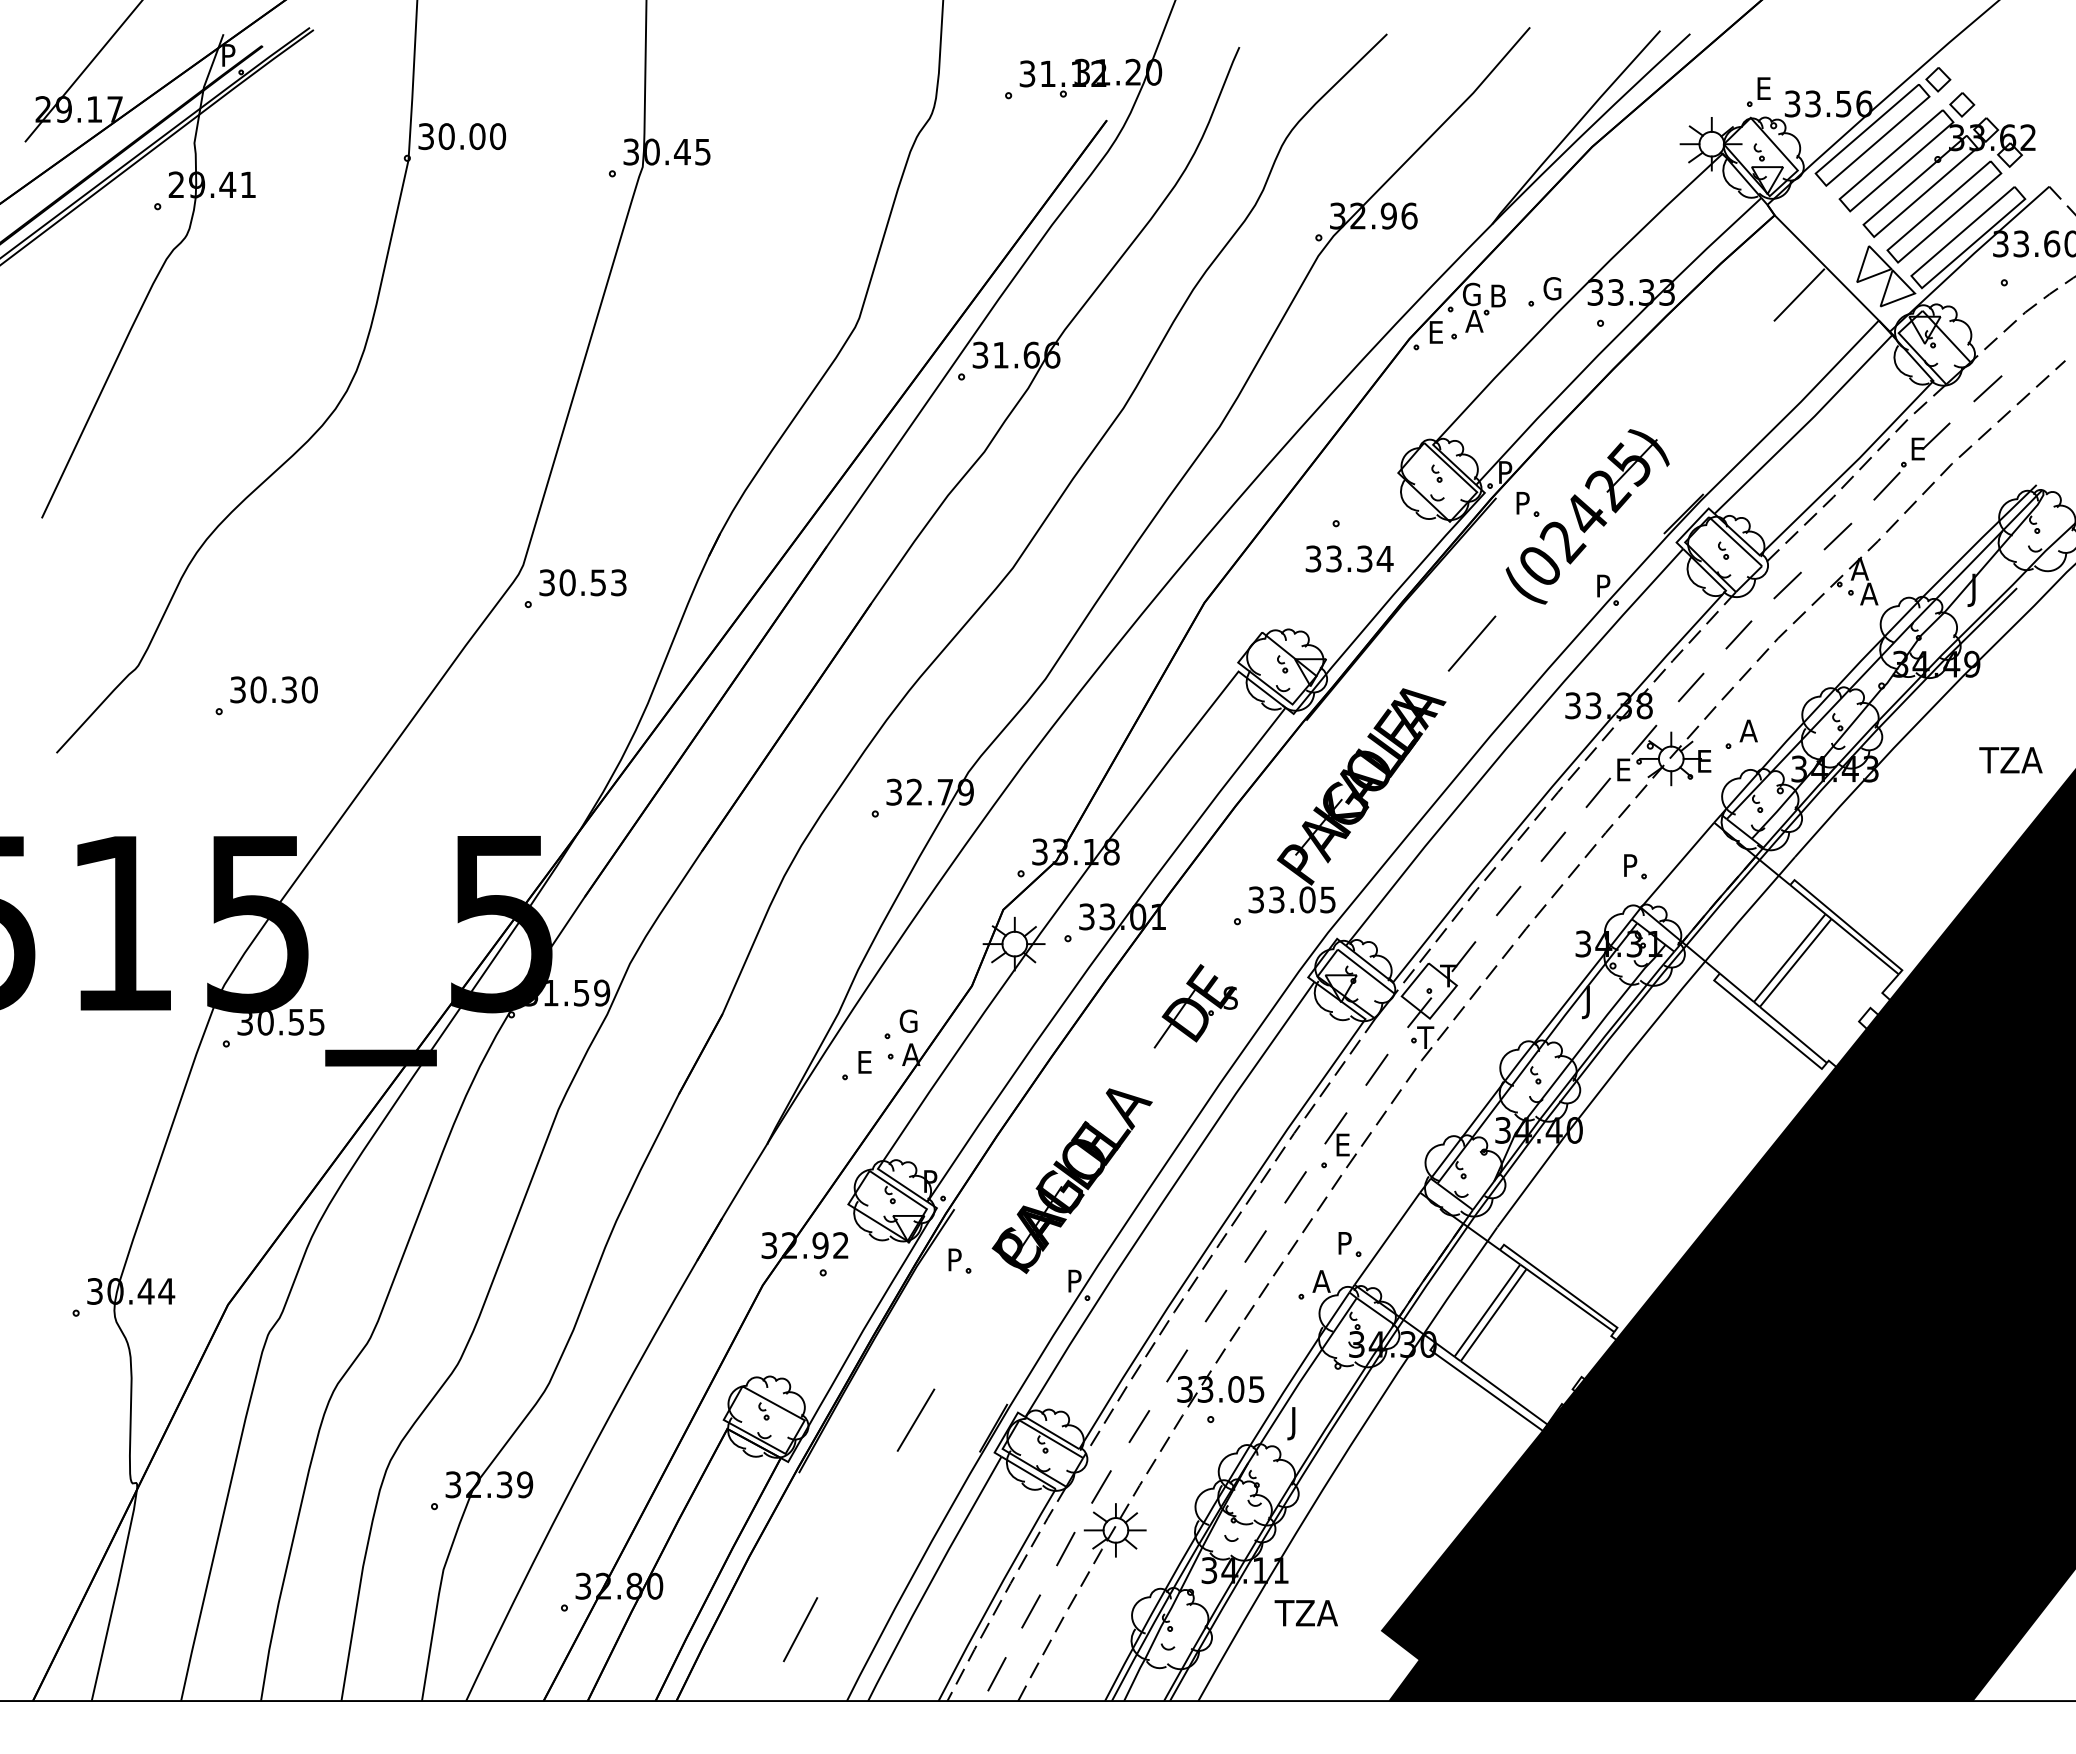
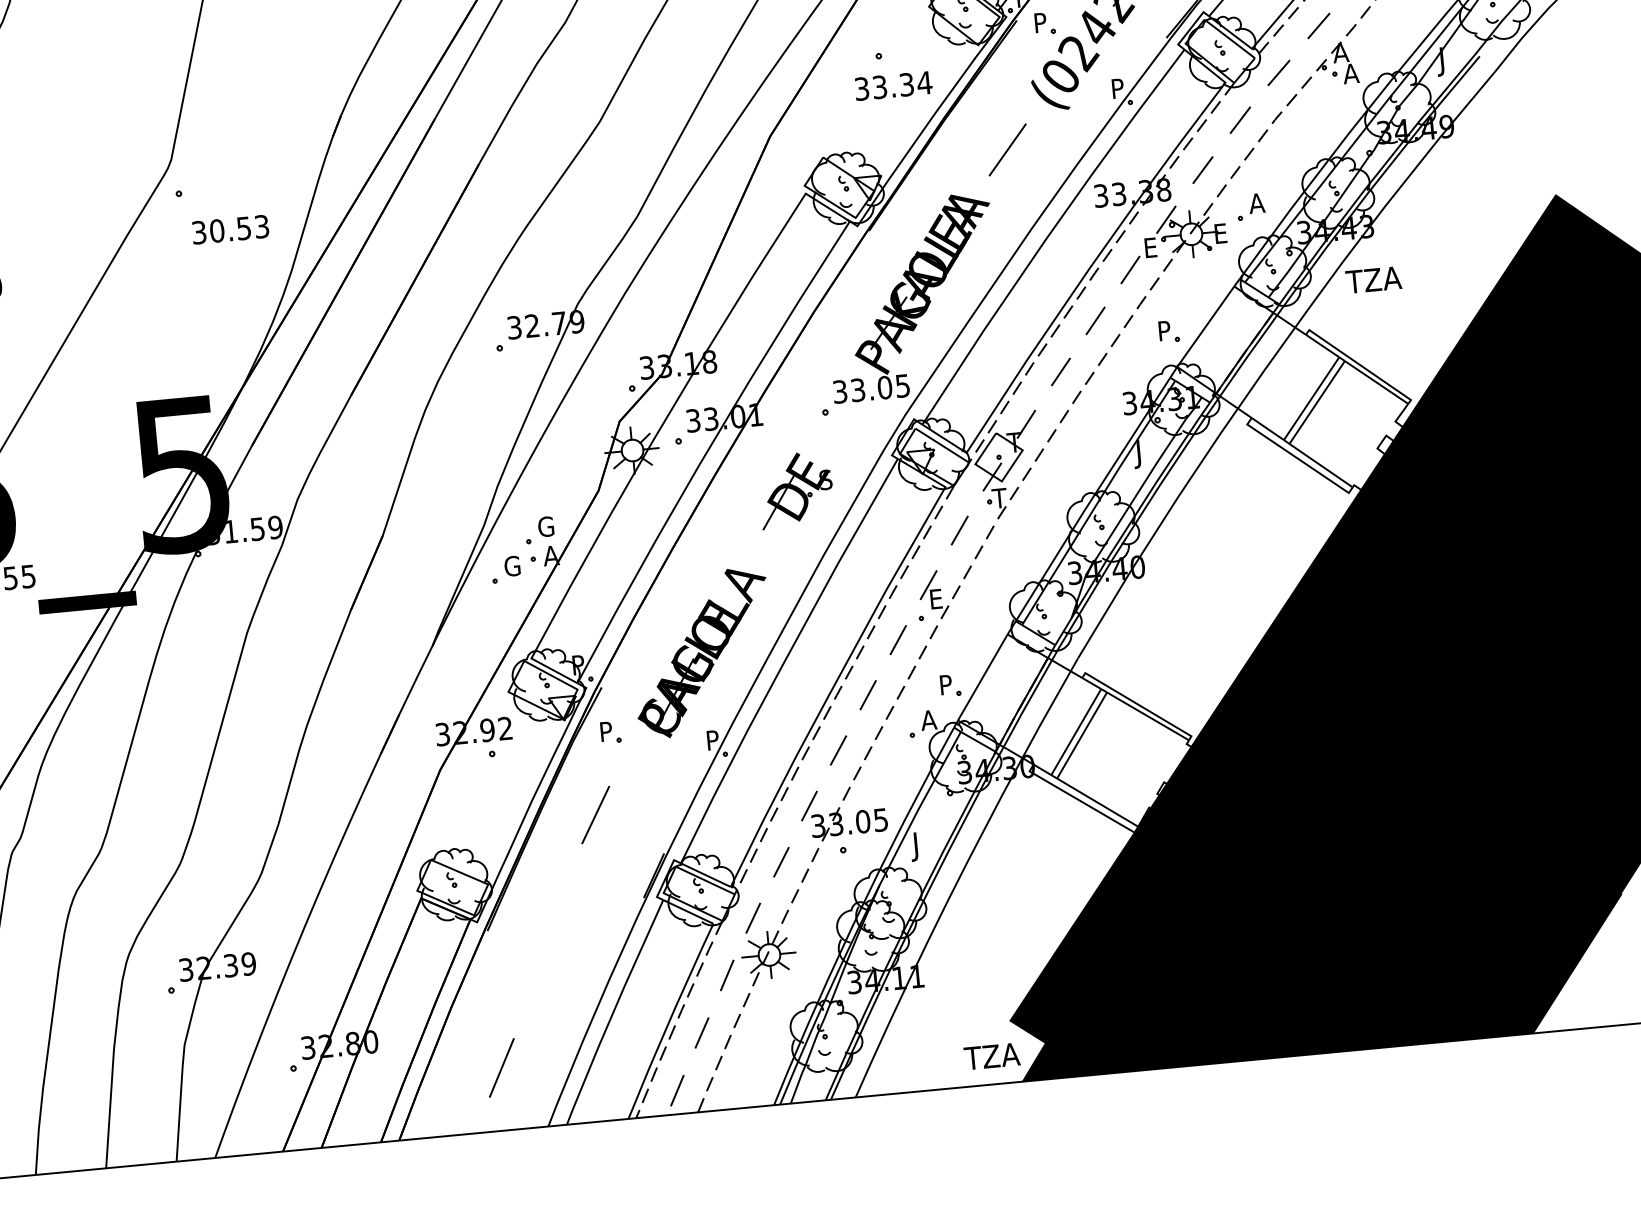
text: (582, 582) -> (230, 229), moved
text: (2010, 760) -> (1373, 280), moved
text: (866, 1062) -> (512, 566), E -> G
line: (915, 1419) -> (595, 814), moved
text: (1305, 1613) -> (991, 1056), moved

